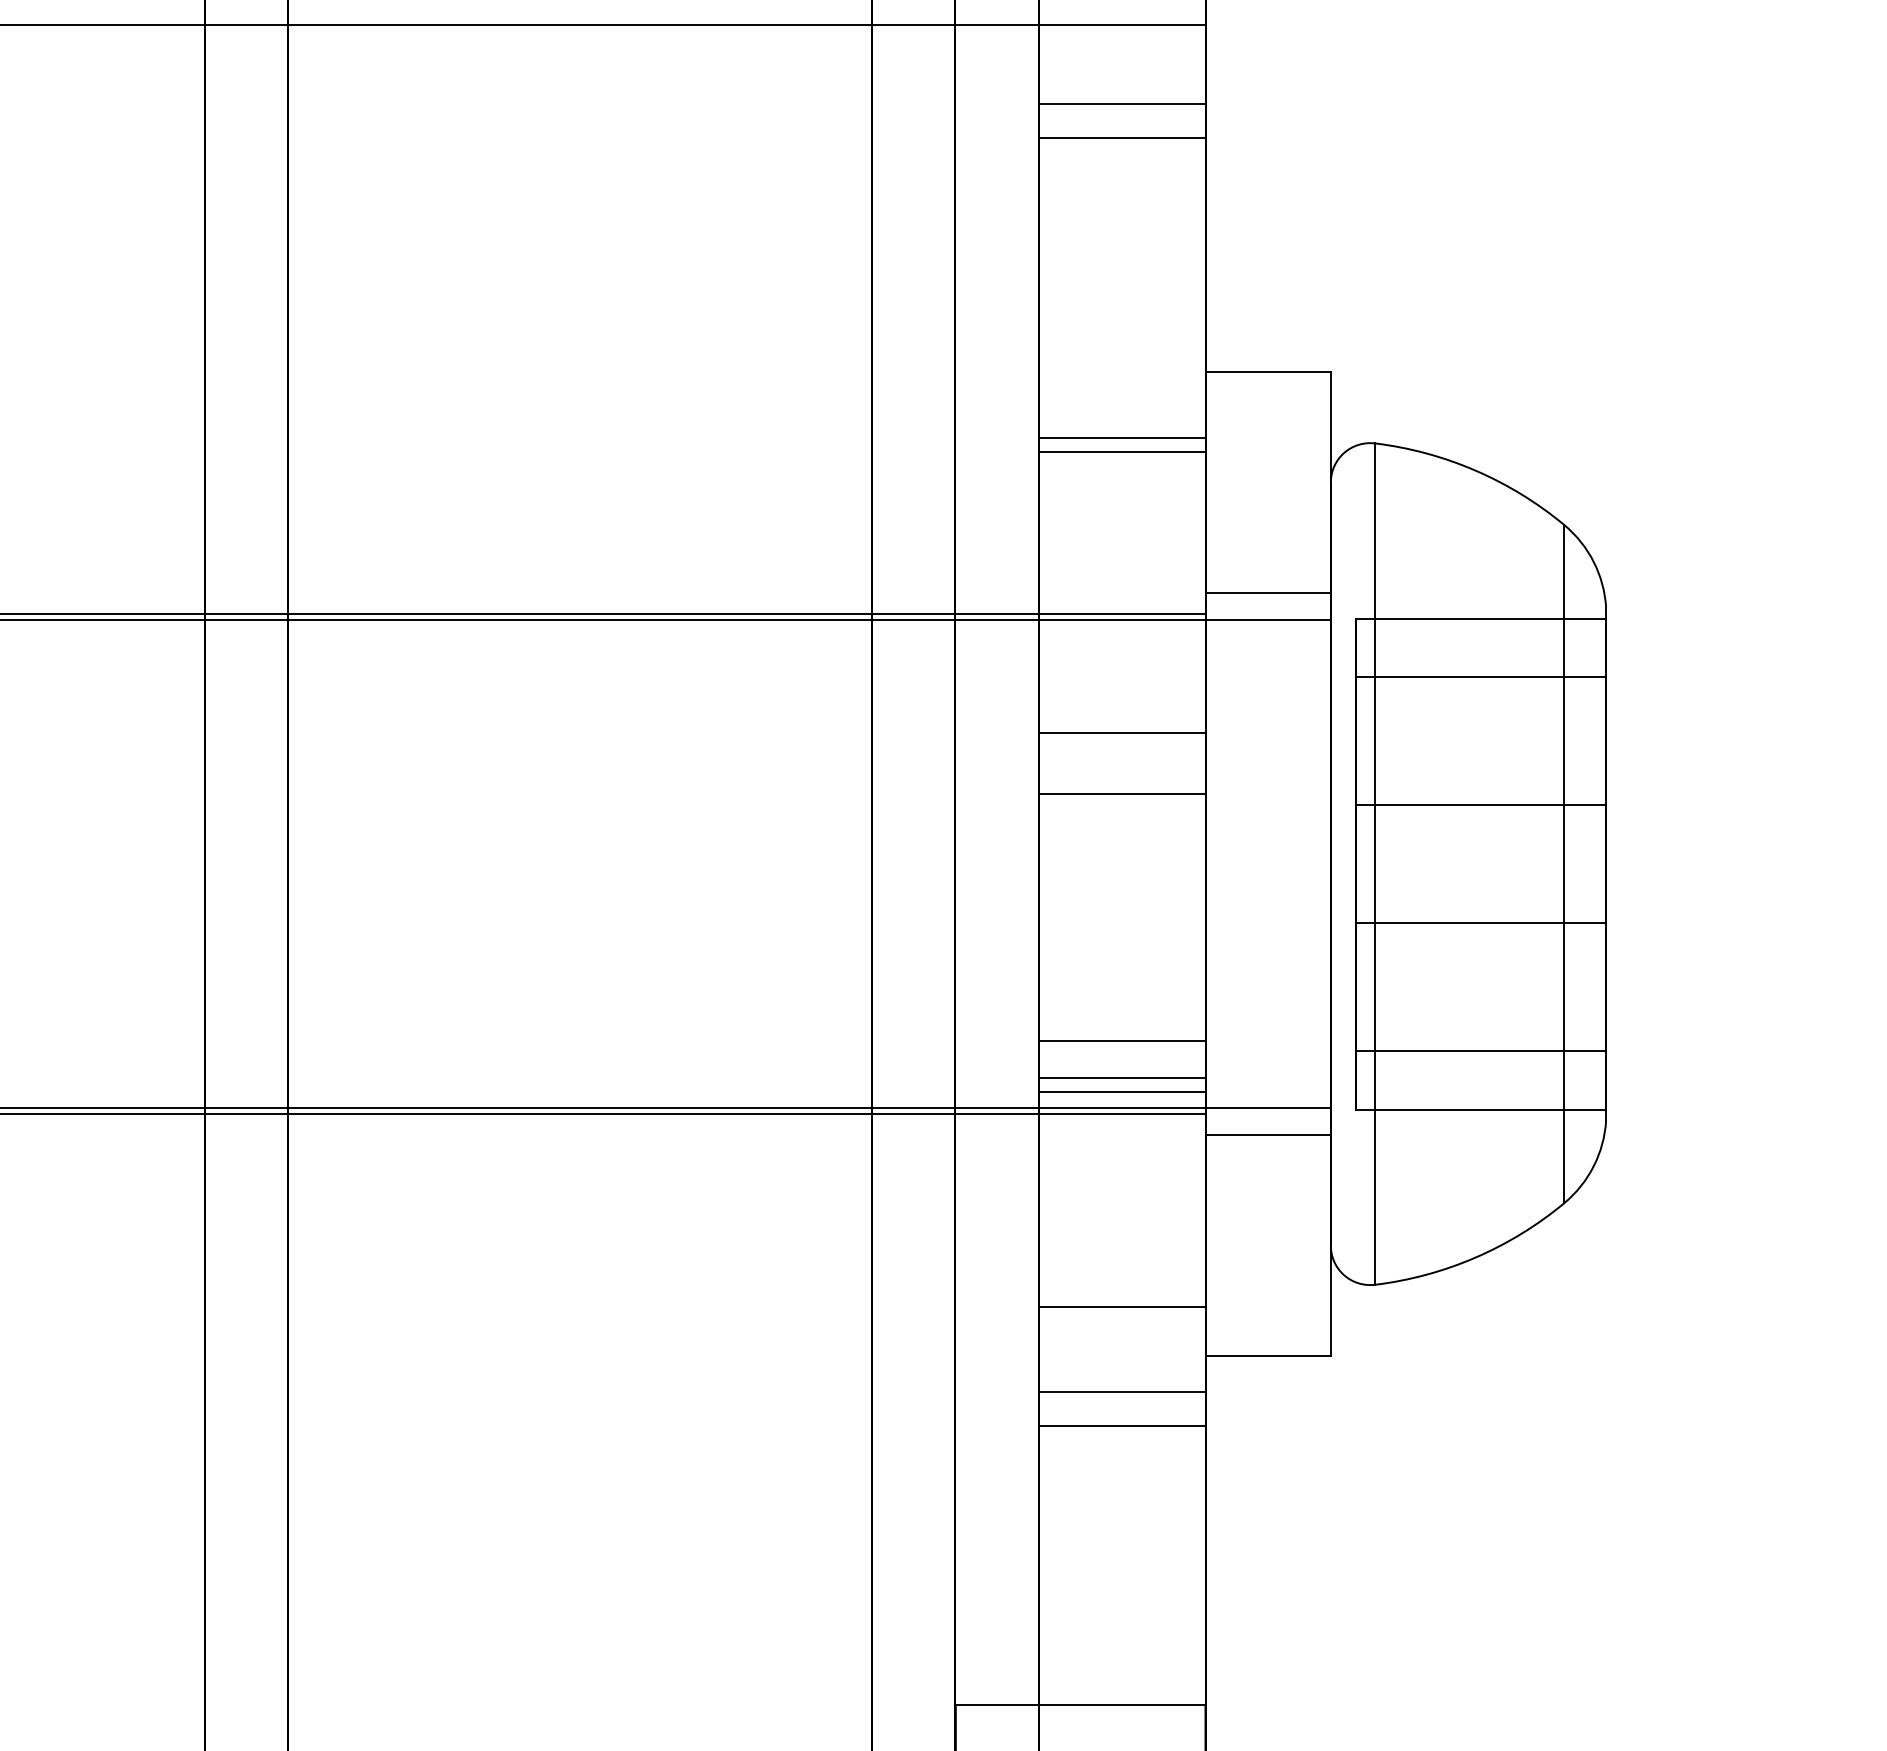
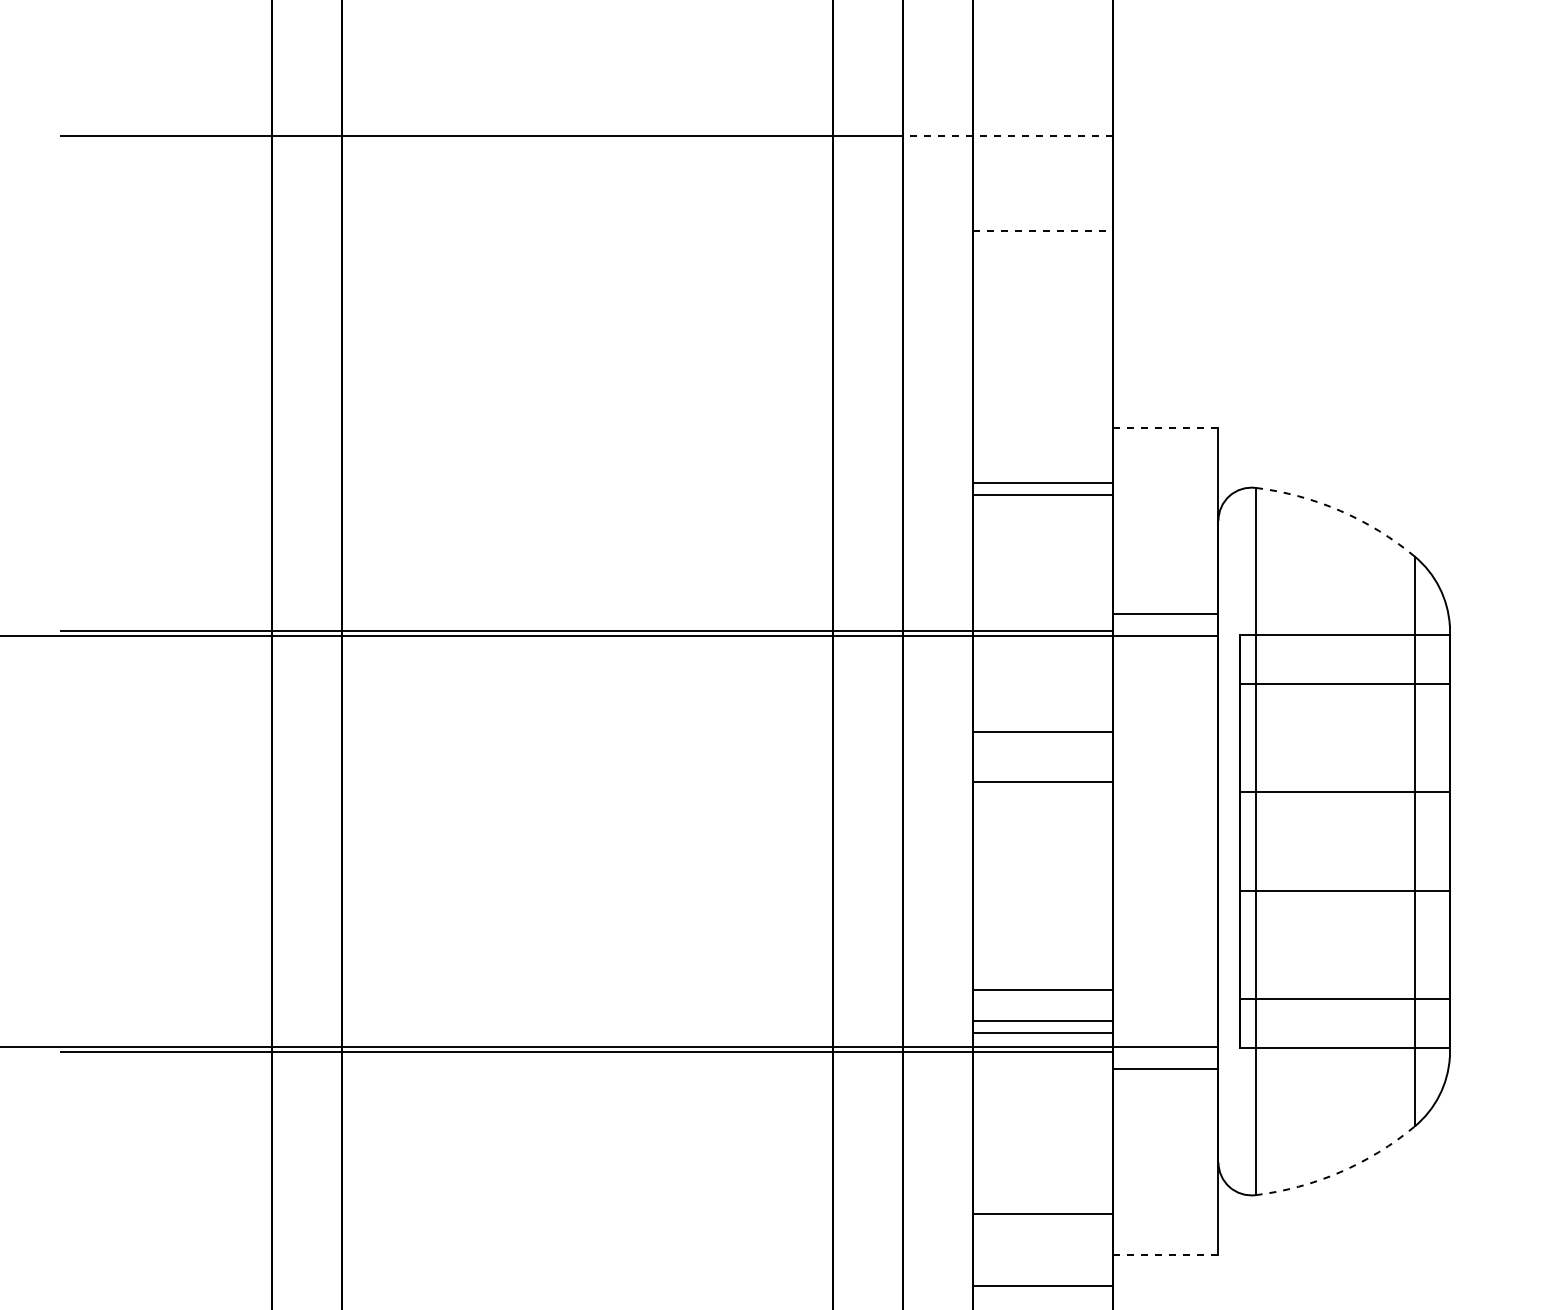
line: (1080, 25) -> (1008, 136), solid -> dashed
line: (1121, 104) -> (1042, 203), removed
line: (1122, 137) -> (1043, 230), solid -> dashed
line: (1268, 371) -> (1166, 427), solid -> dashed
arc: (1475, 470) -> (1340, 510), solid -> dashed
arc: (1475, 1257) -> (1340, 1172), solid -> dashed
line: (1268, 1356) -> (1166, 1255), solid -> dashed

